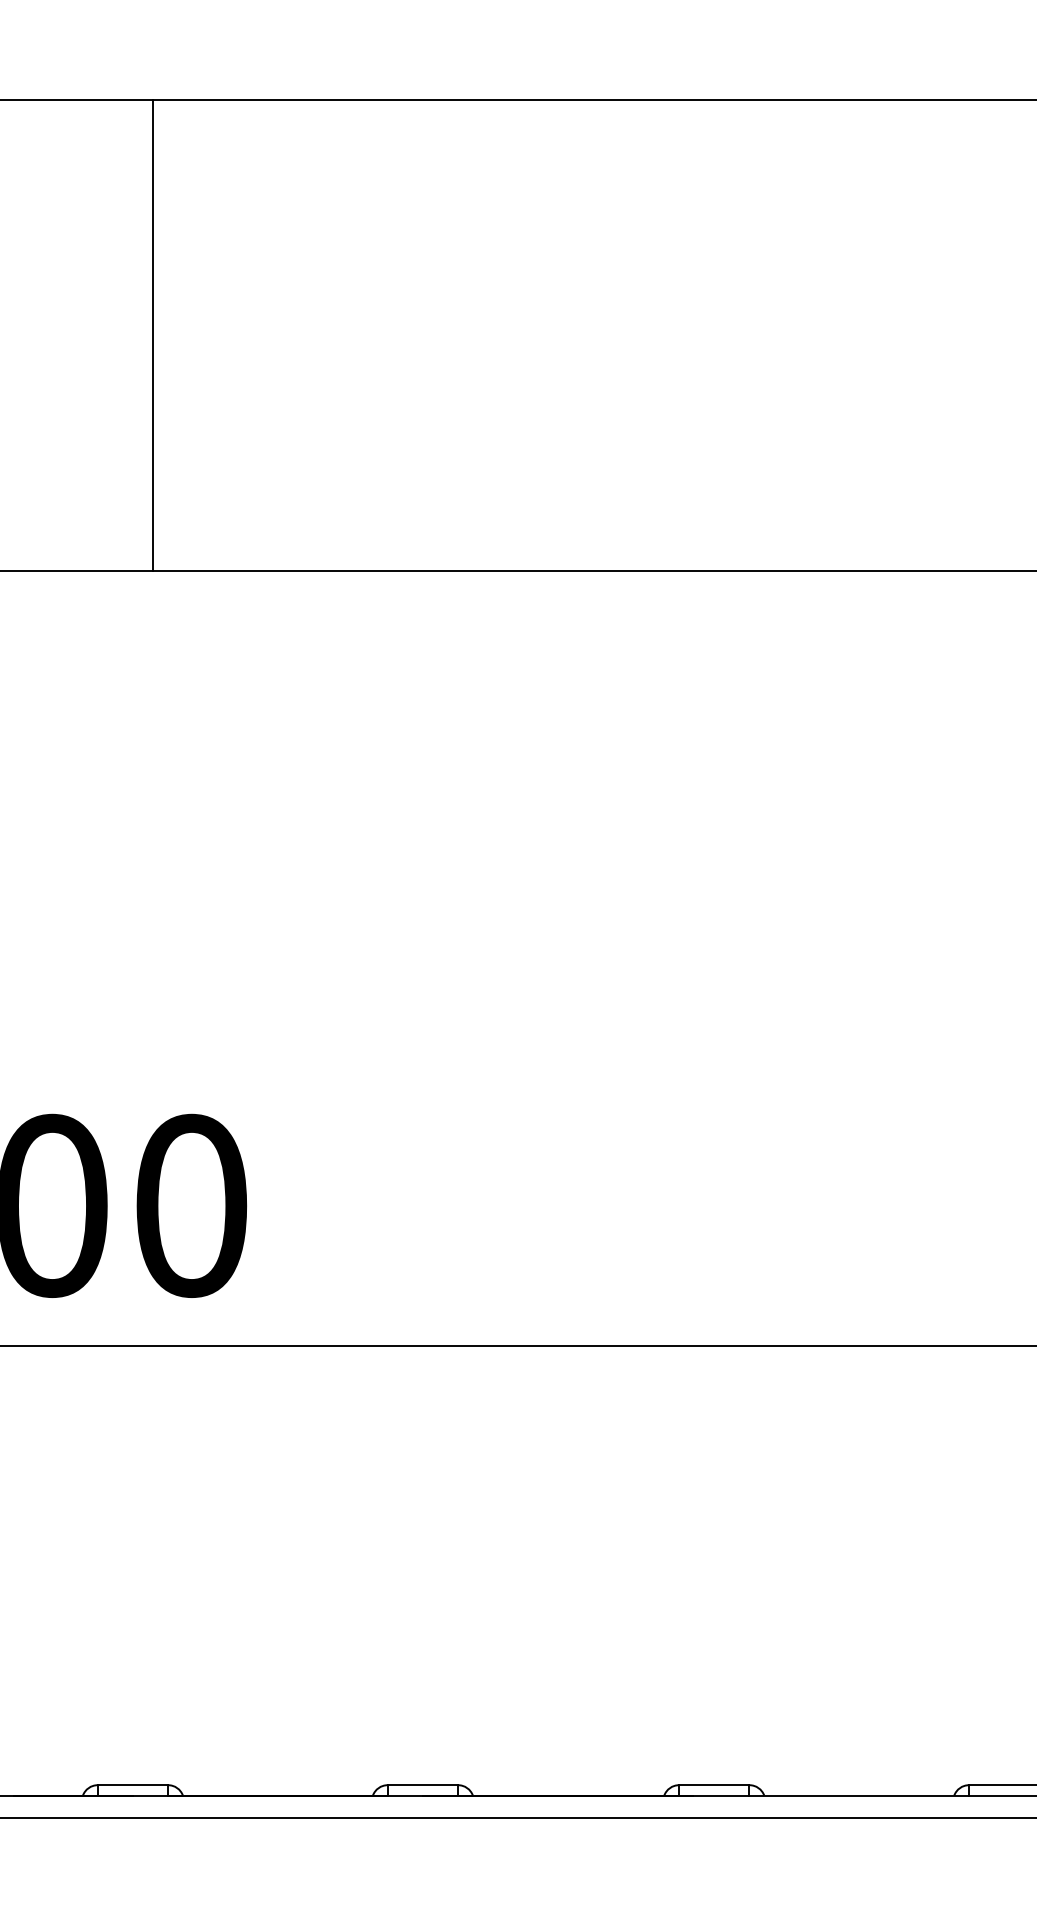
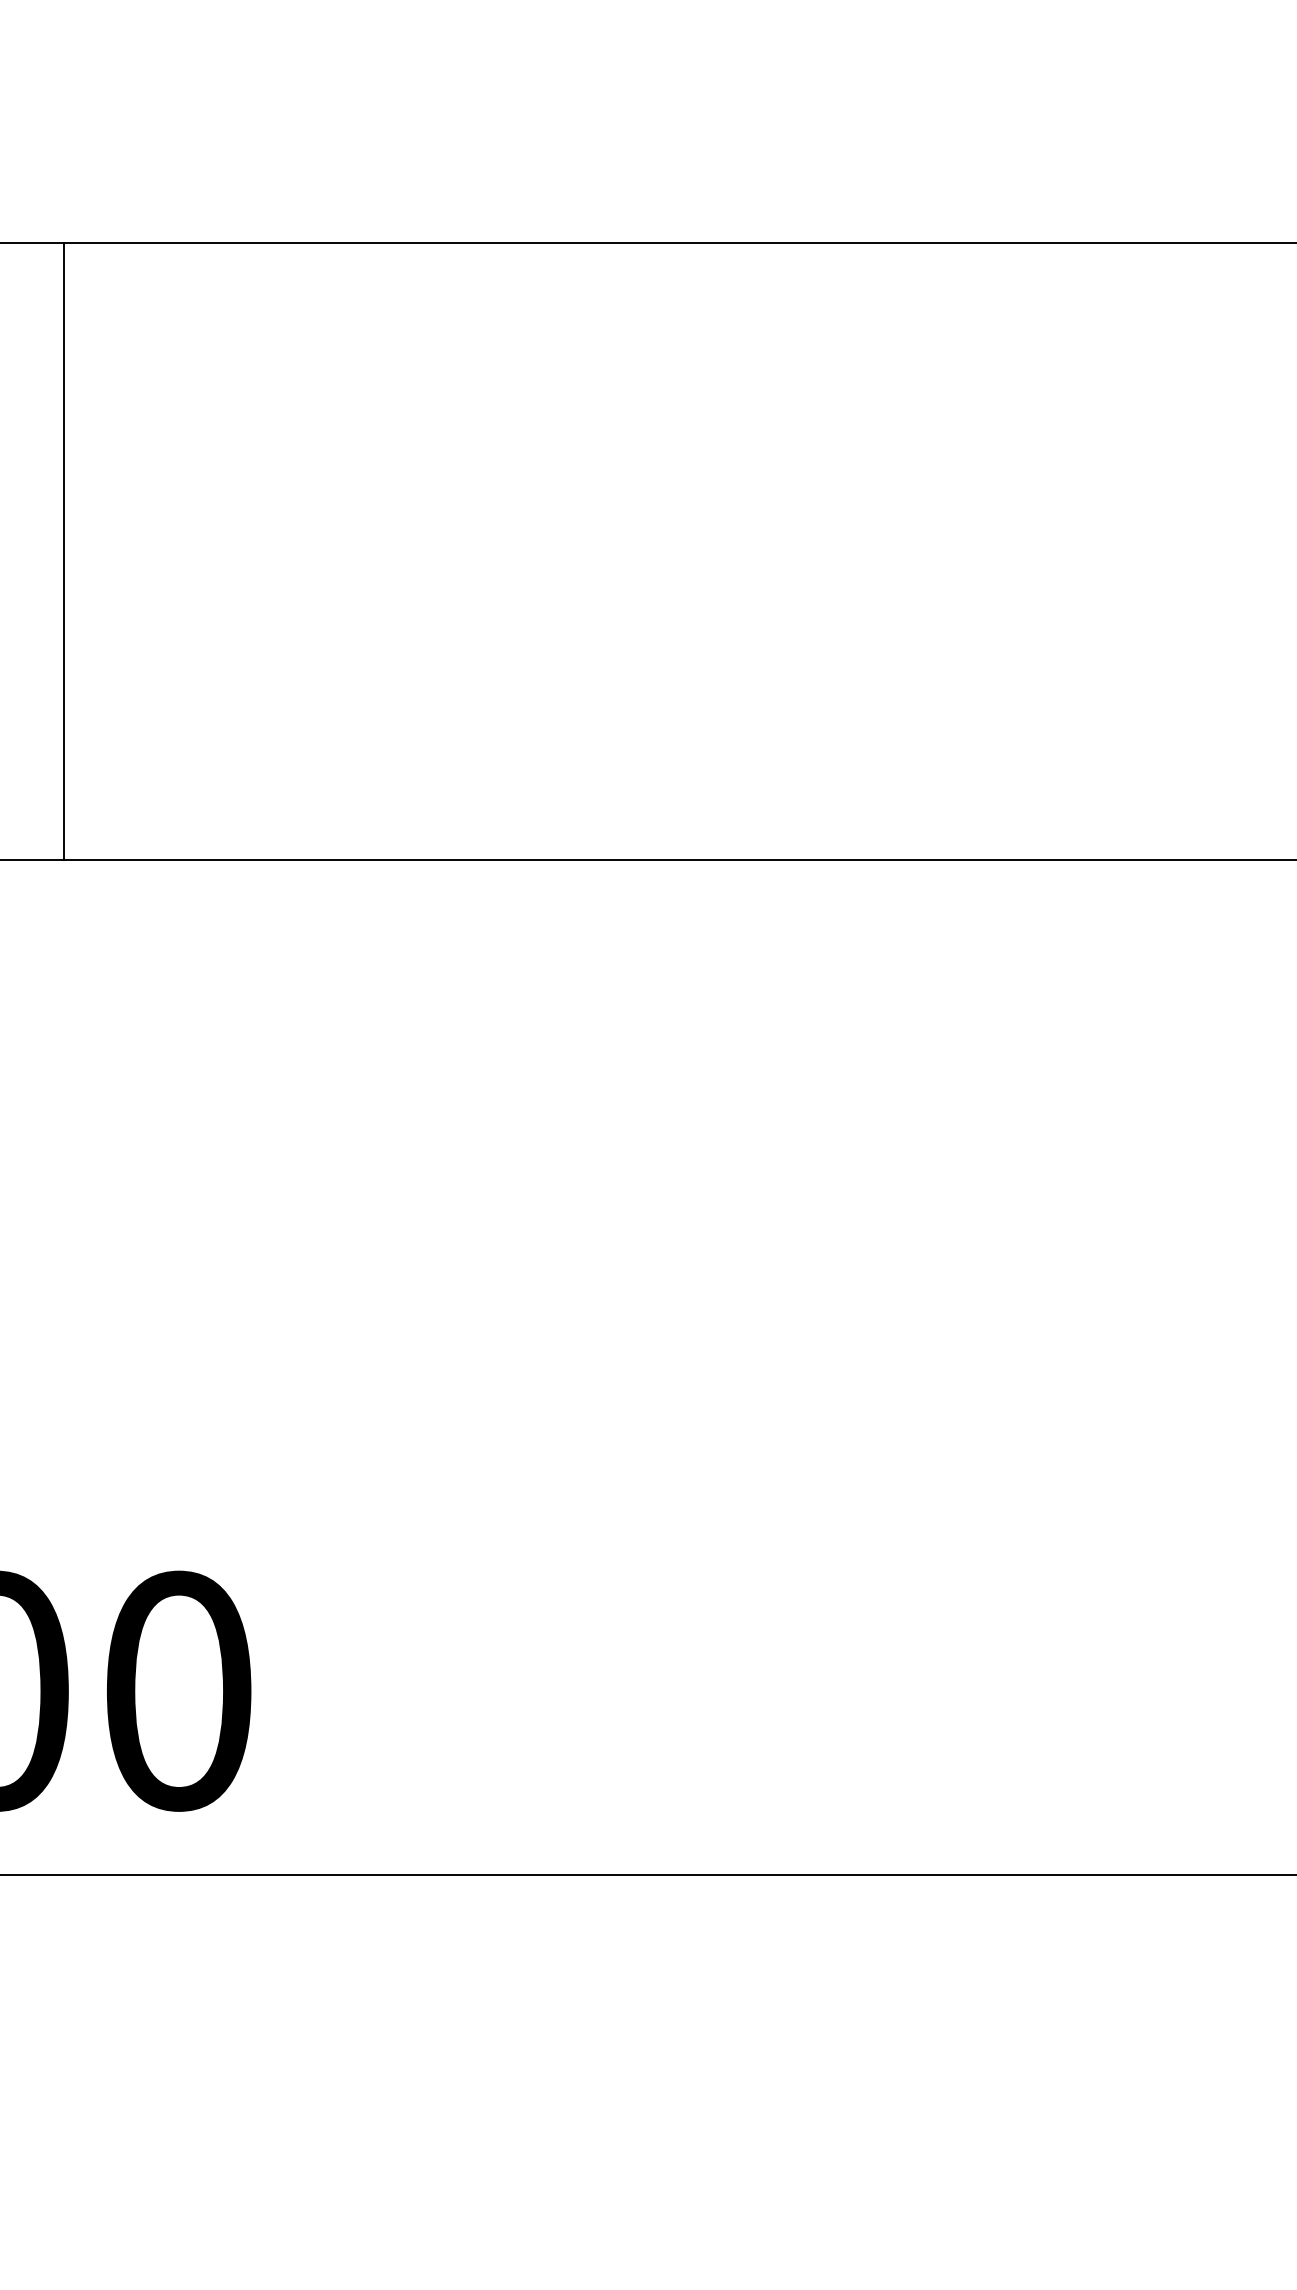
line: (152, 335) -> (63, 551), moved

